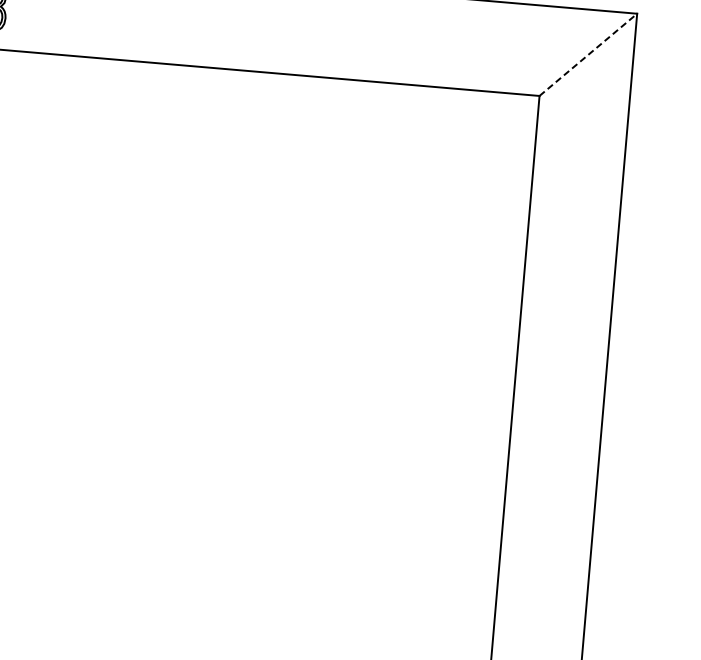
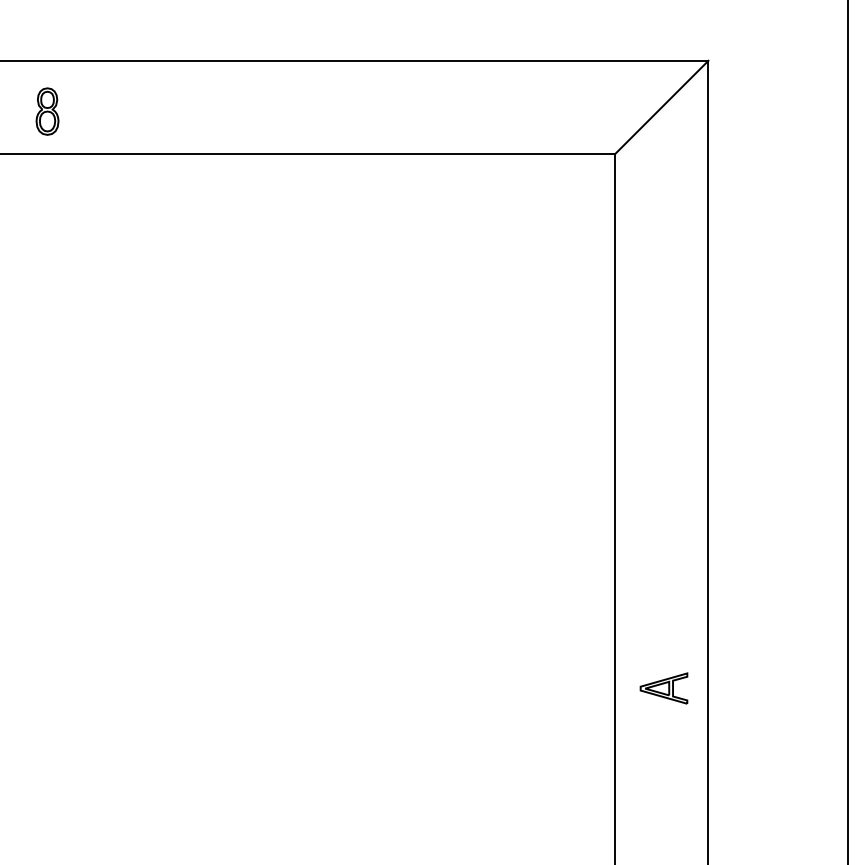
line: (588, 54) -> (661, 107), dashed -> solid
part: (541, 615) -> (663, 688), added

